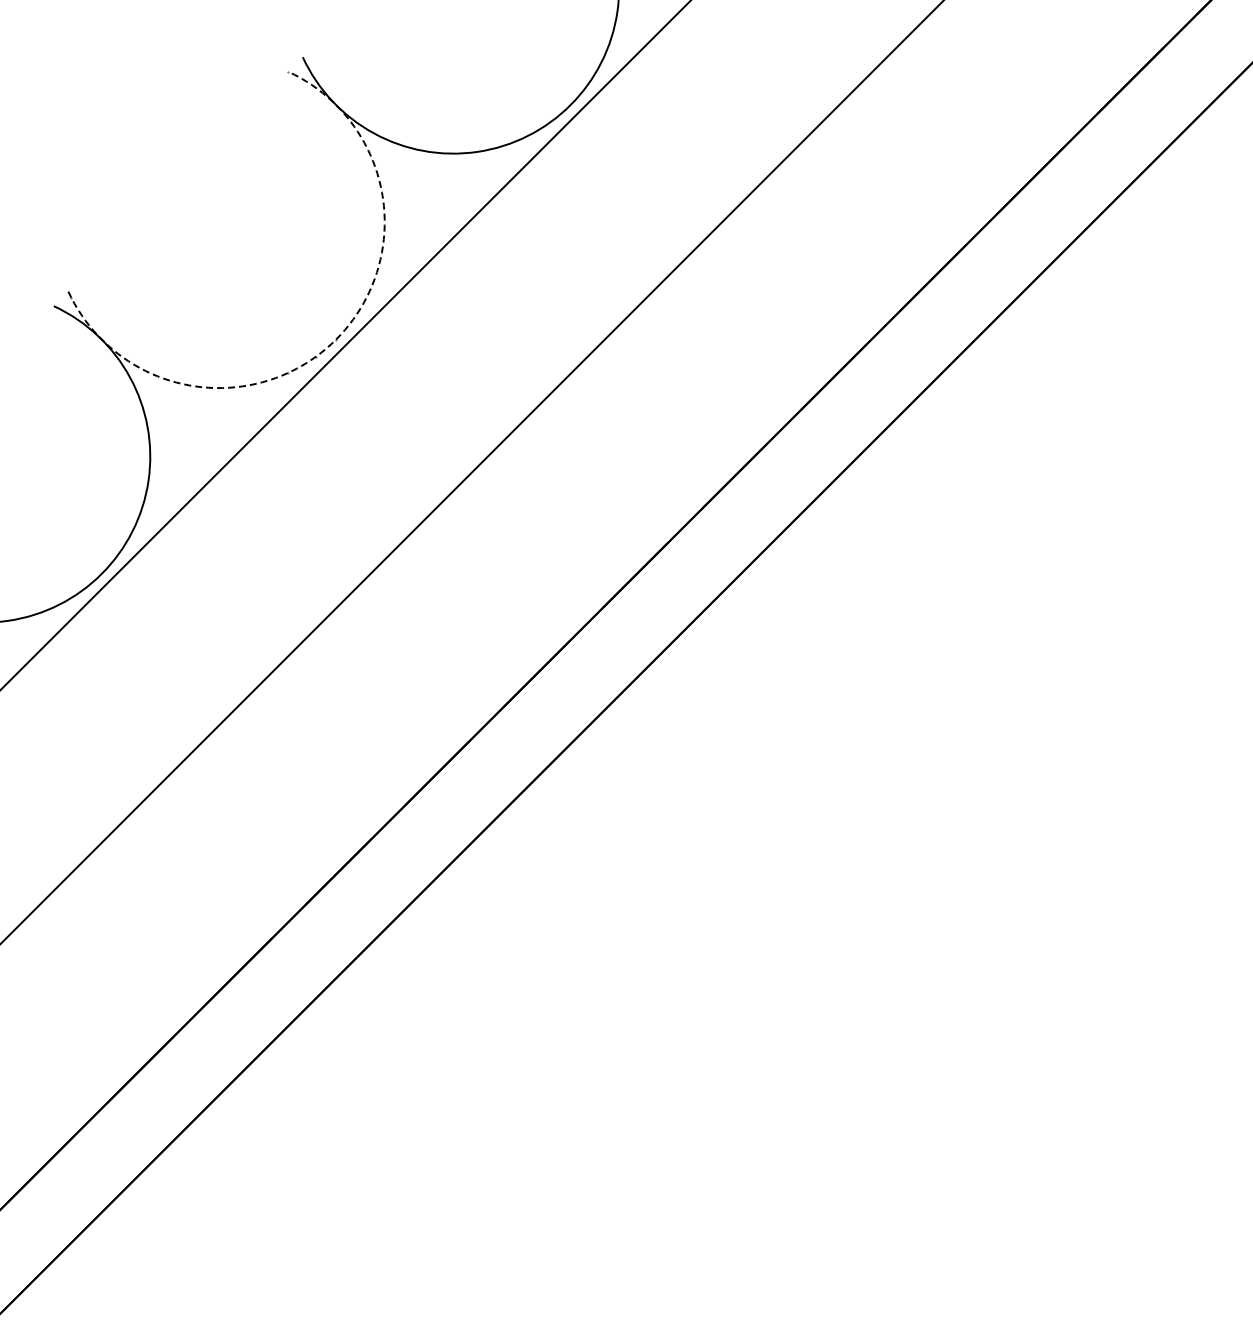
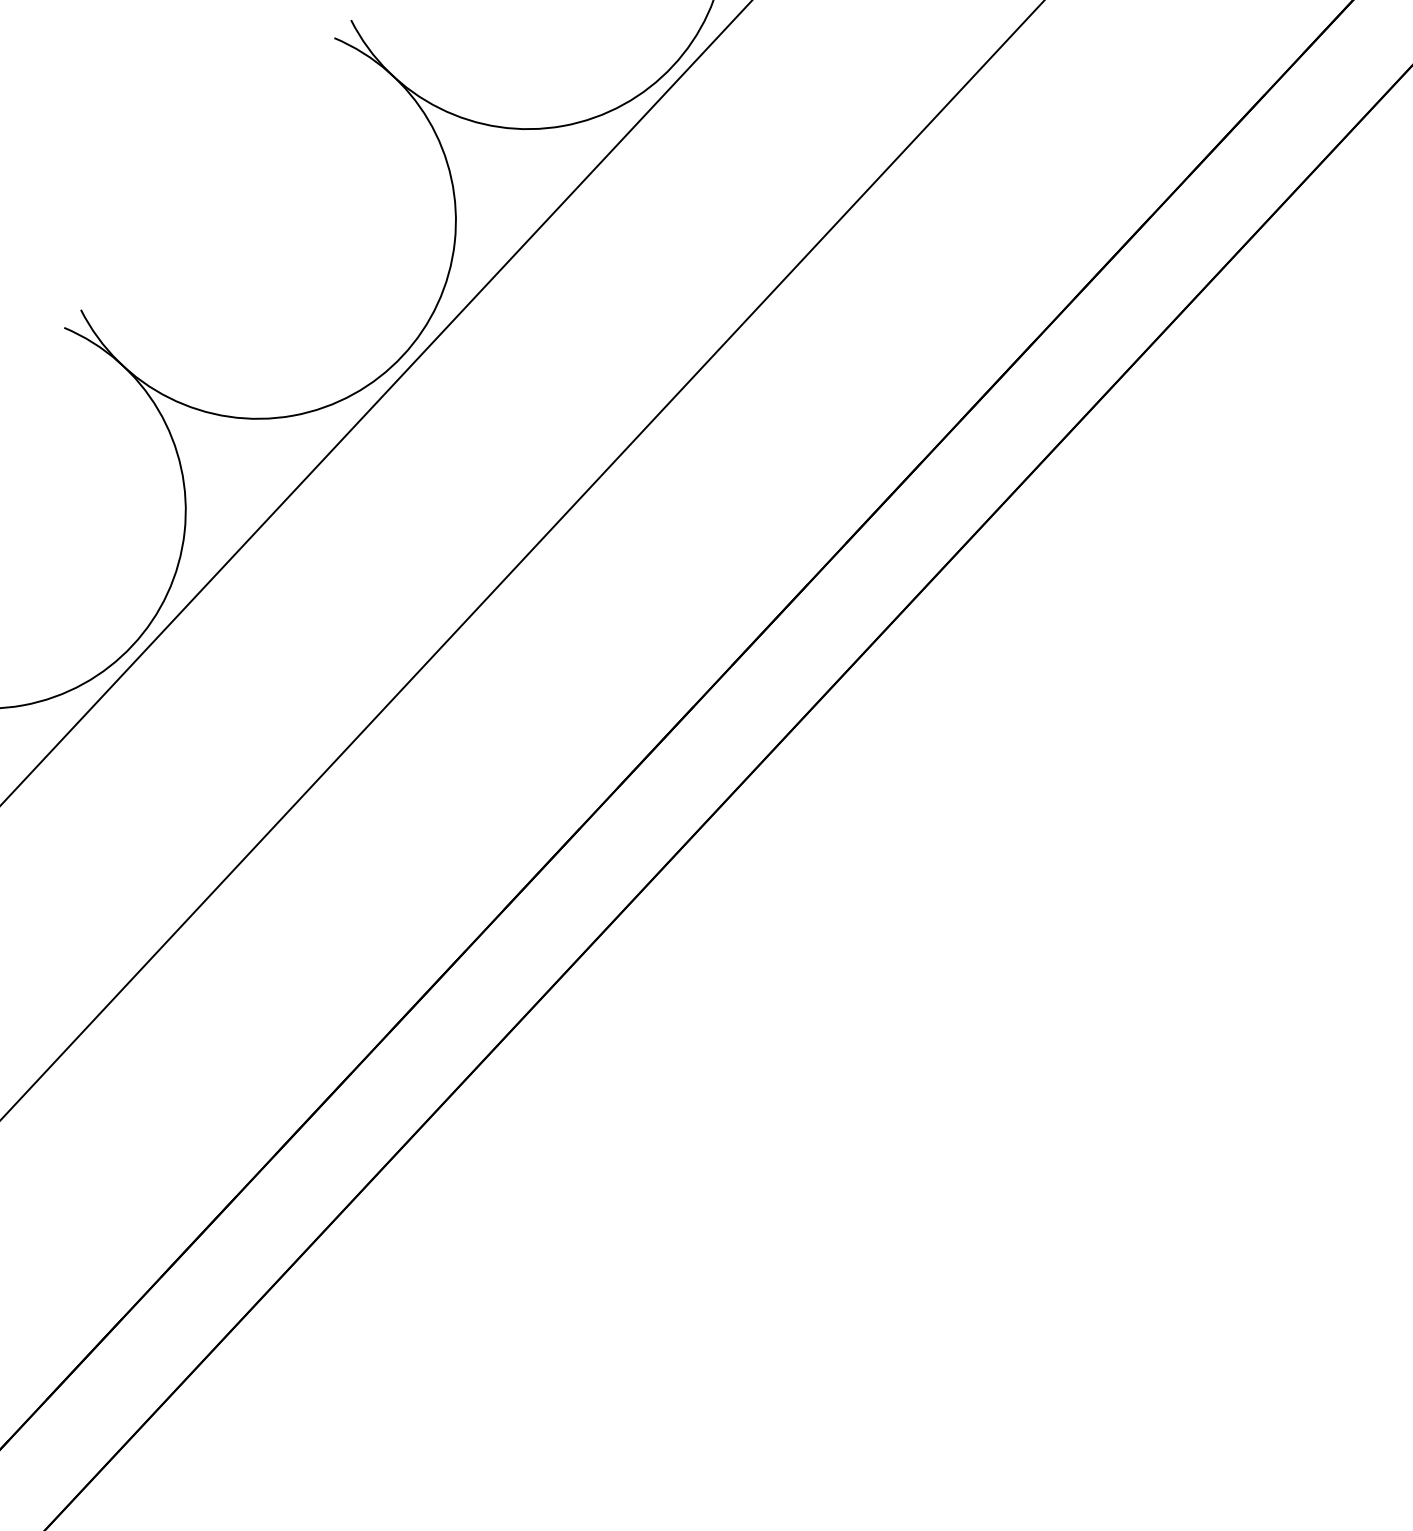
arc: (336, 339) -> (403, 355), dashed -> solid

